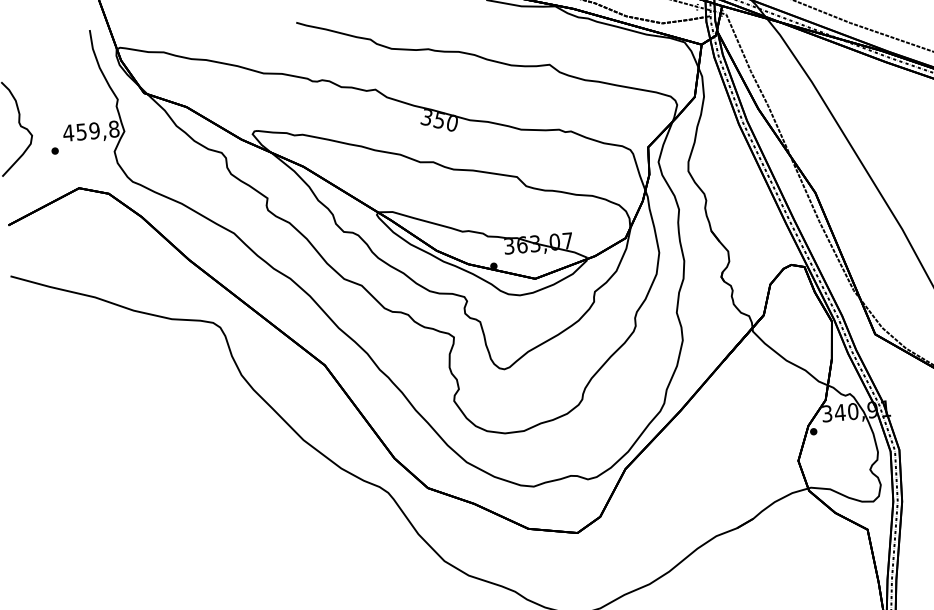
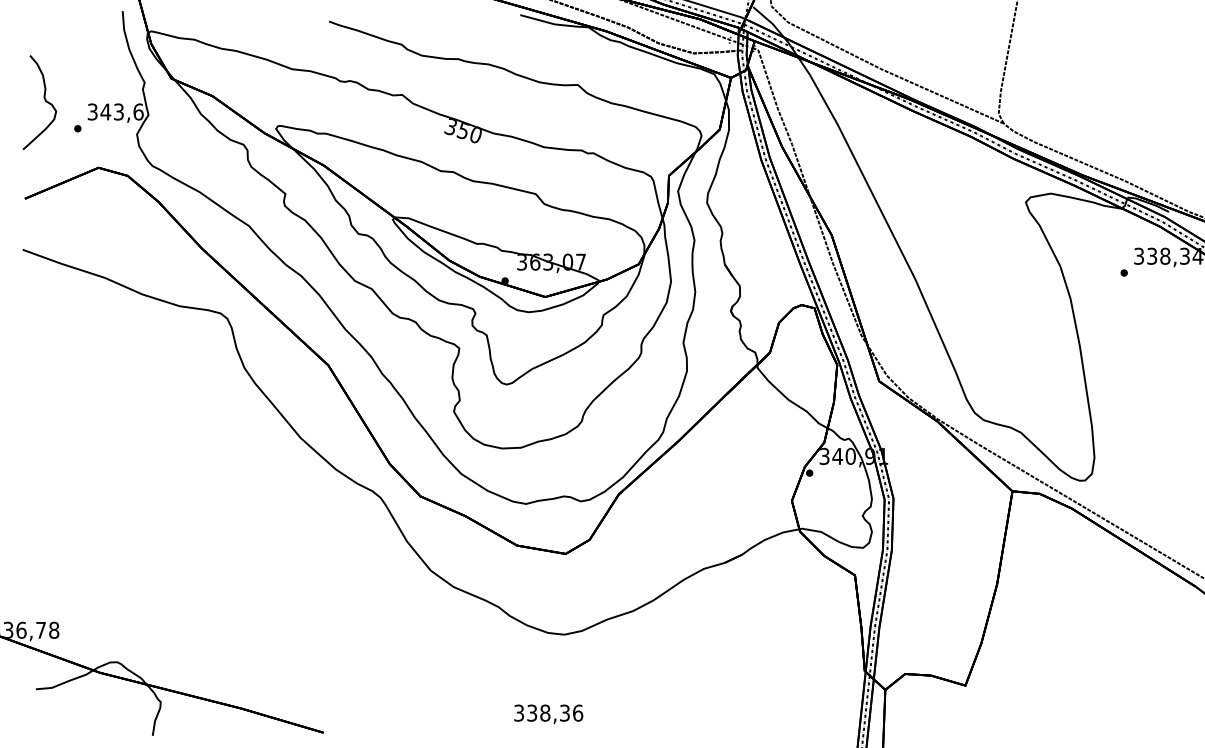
text: (91, 130) -> (115, 111), 459,8 -> 343,6

